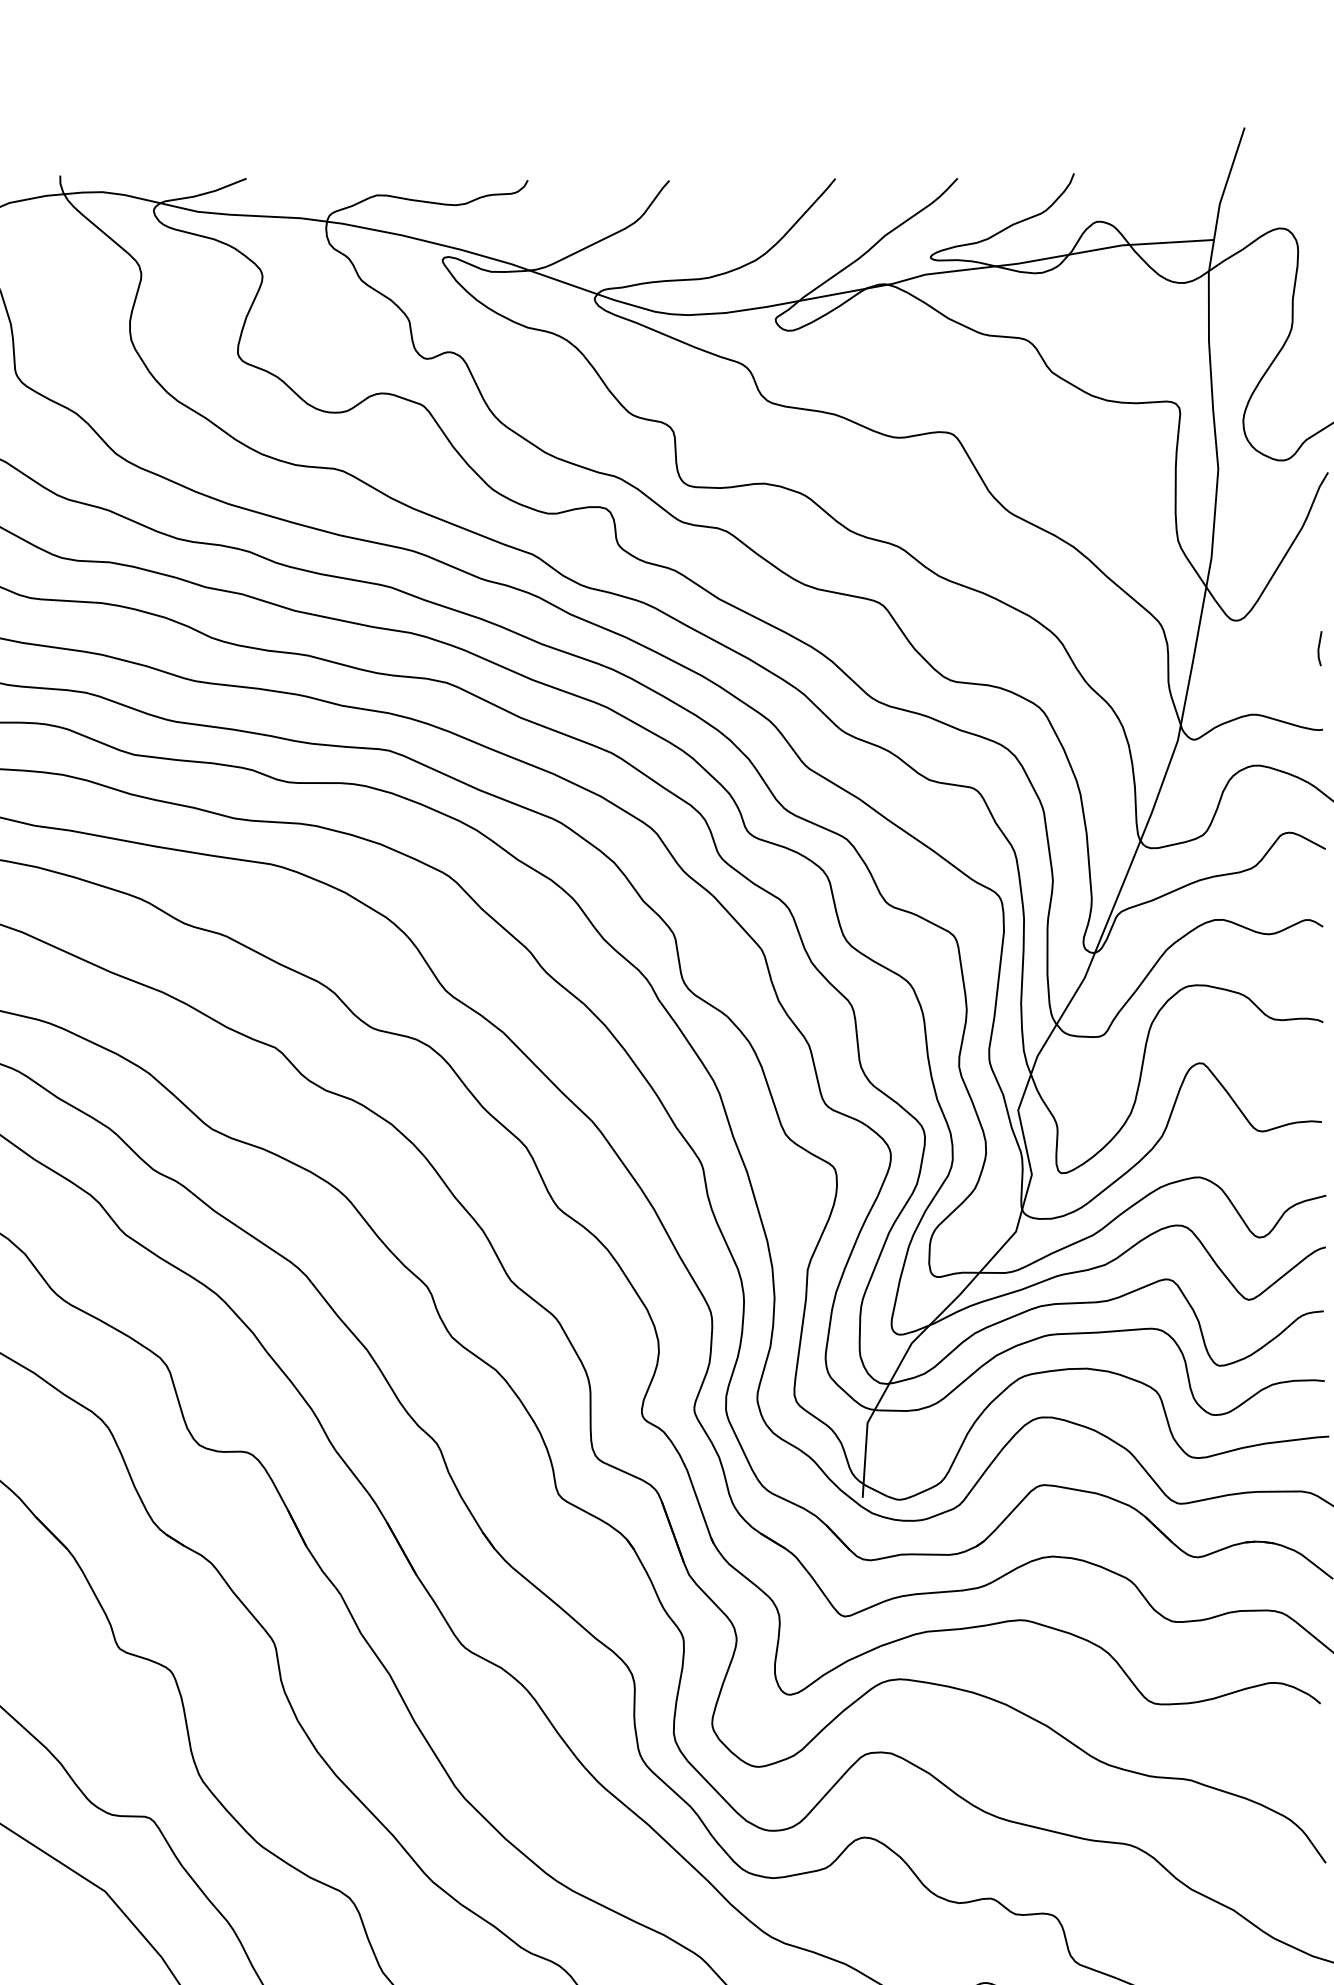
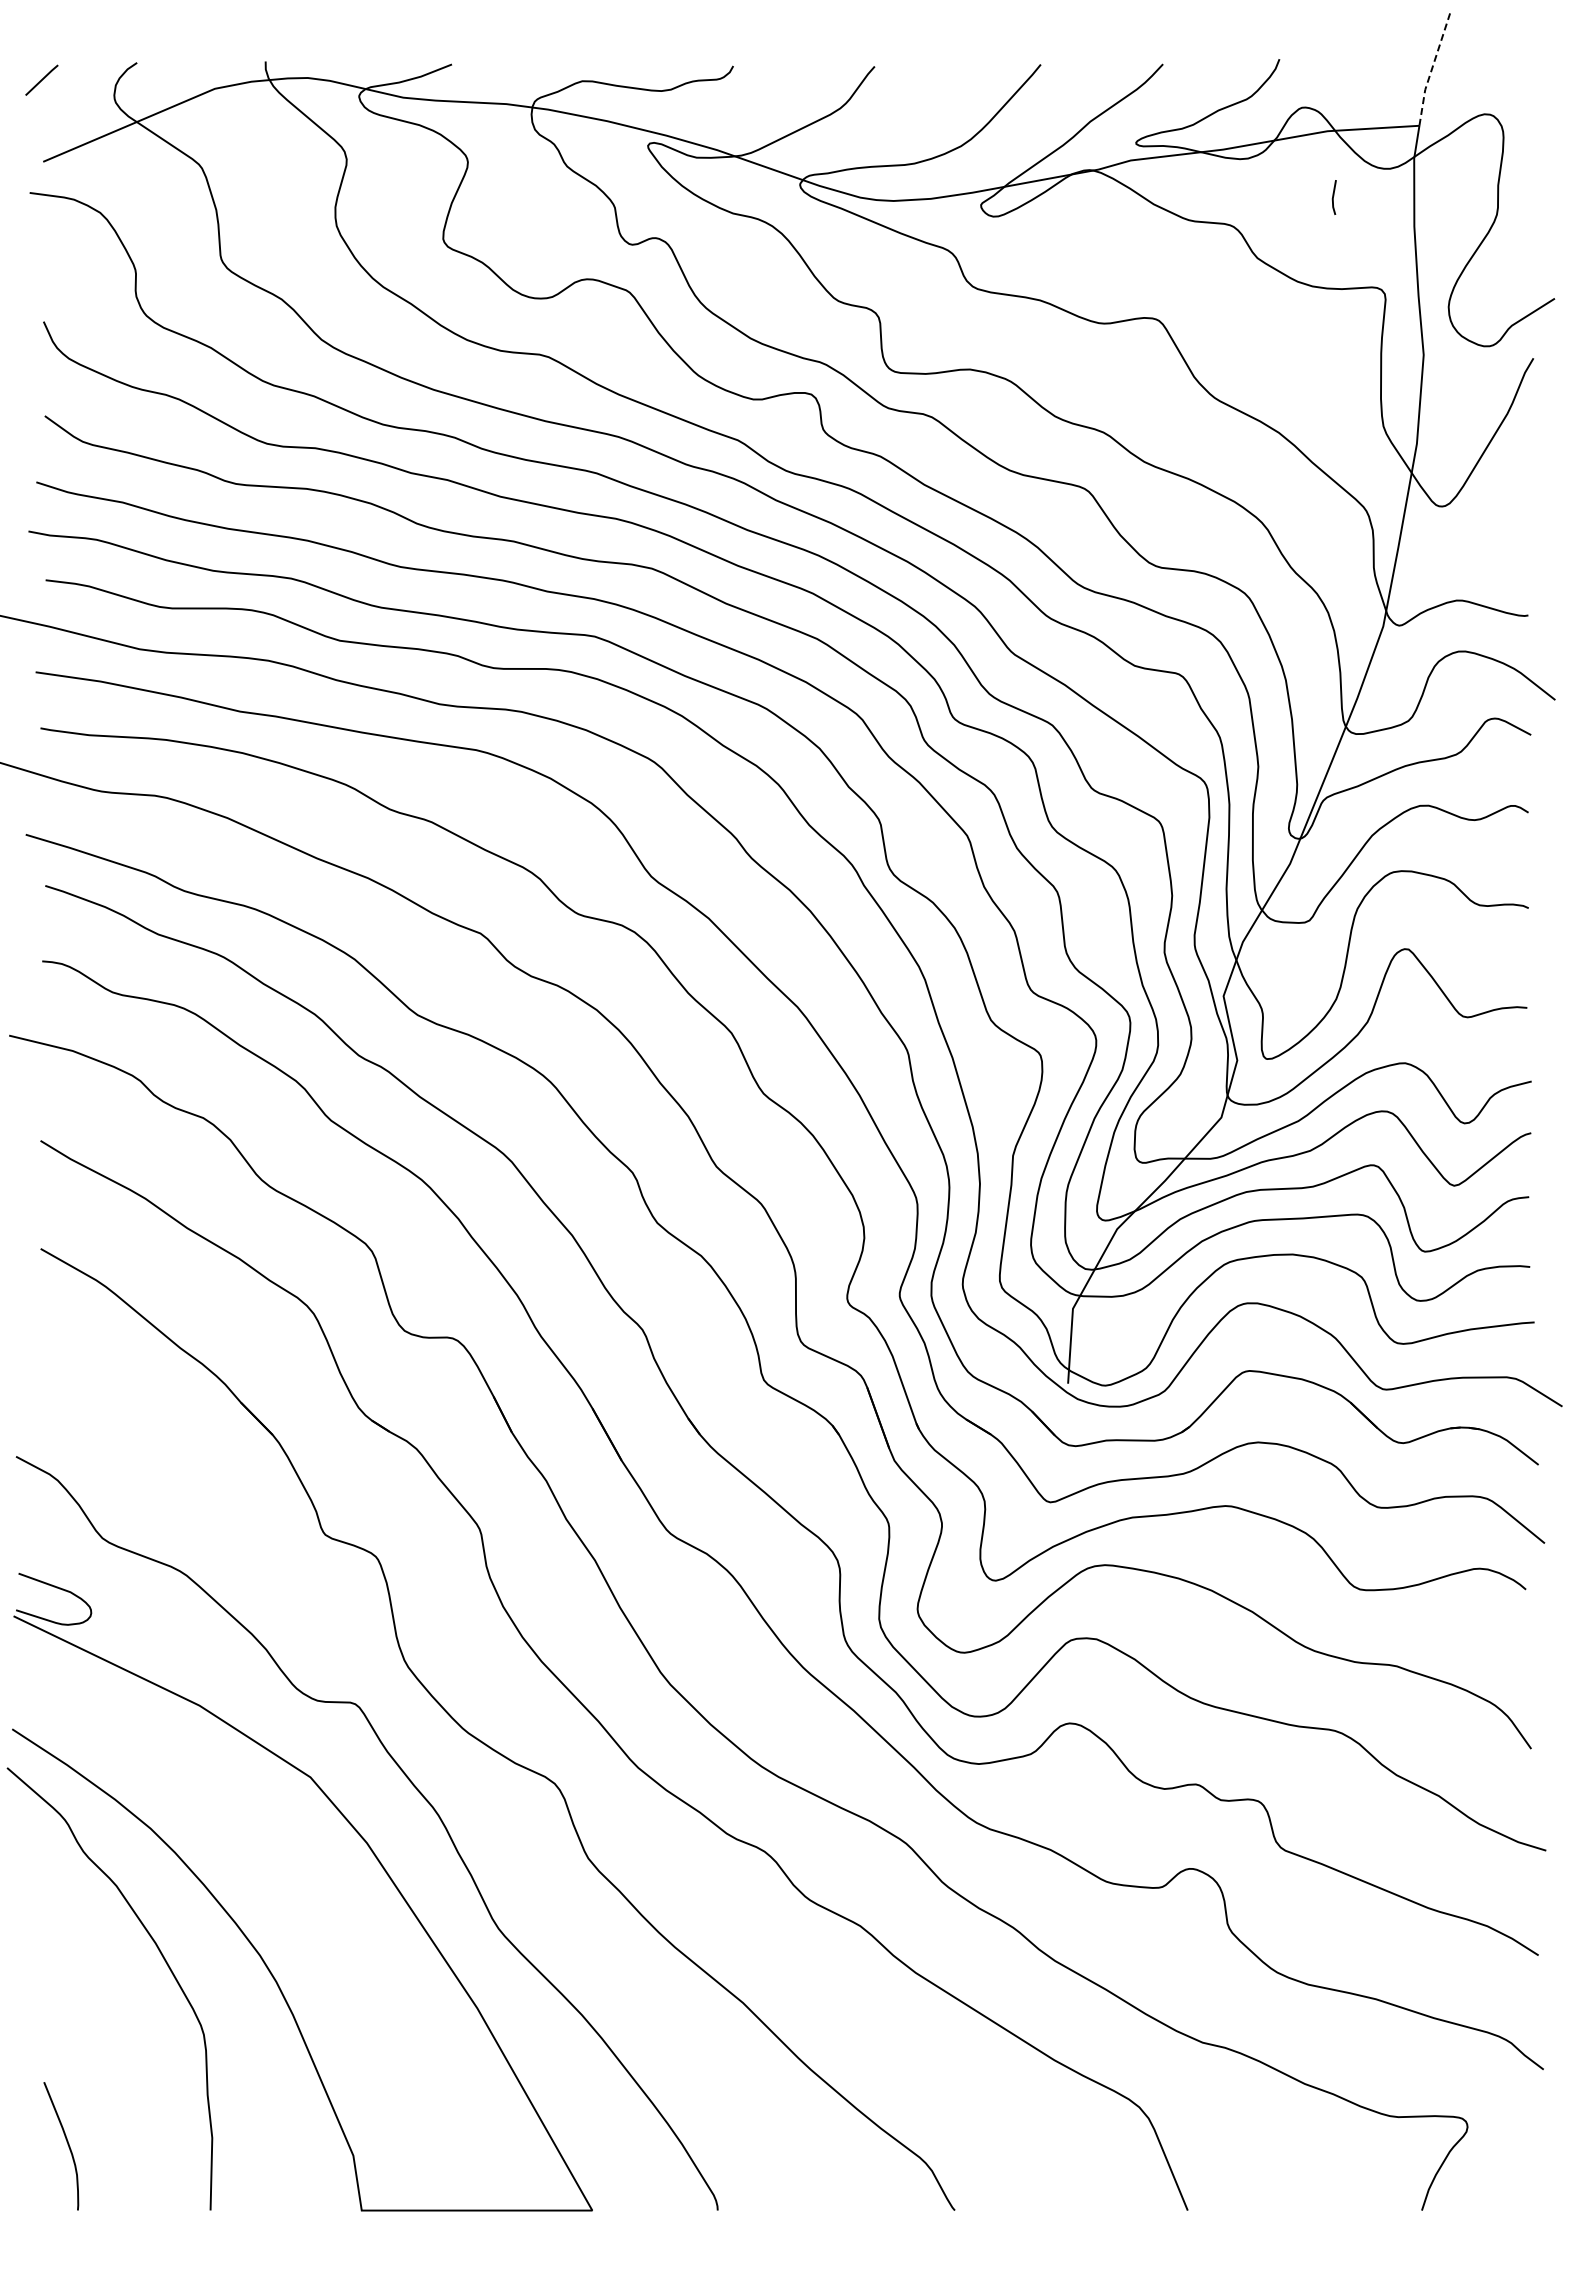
line: (1226, 183) -> (1431, 69), solid -> dashed
line: (1319, 648) -> (1333, 197), moved

